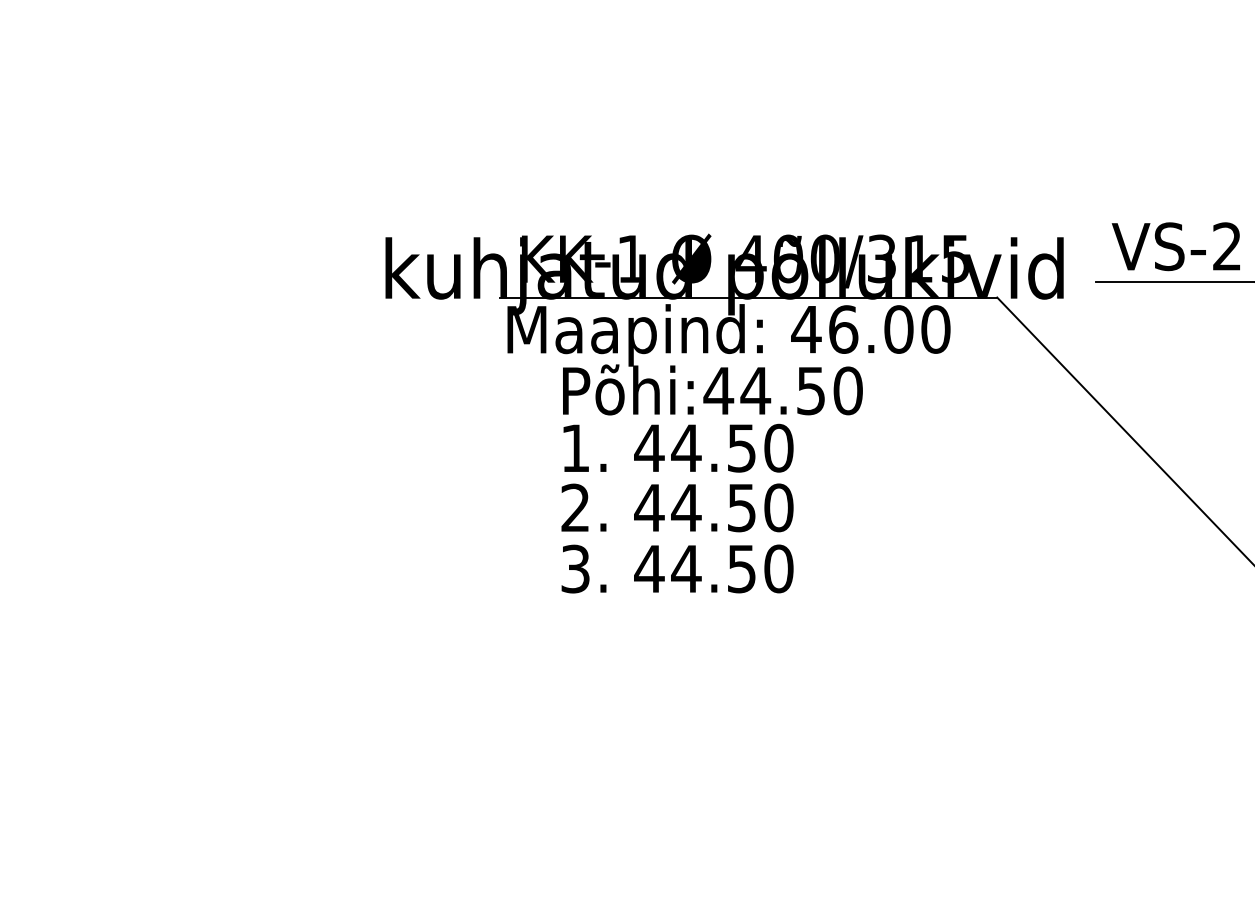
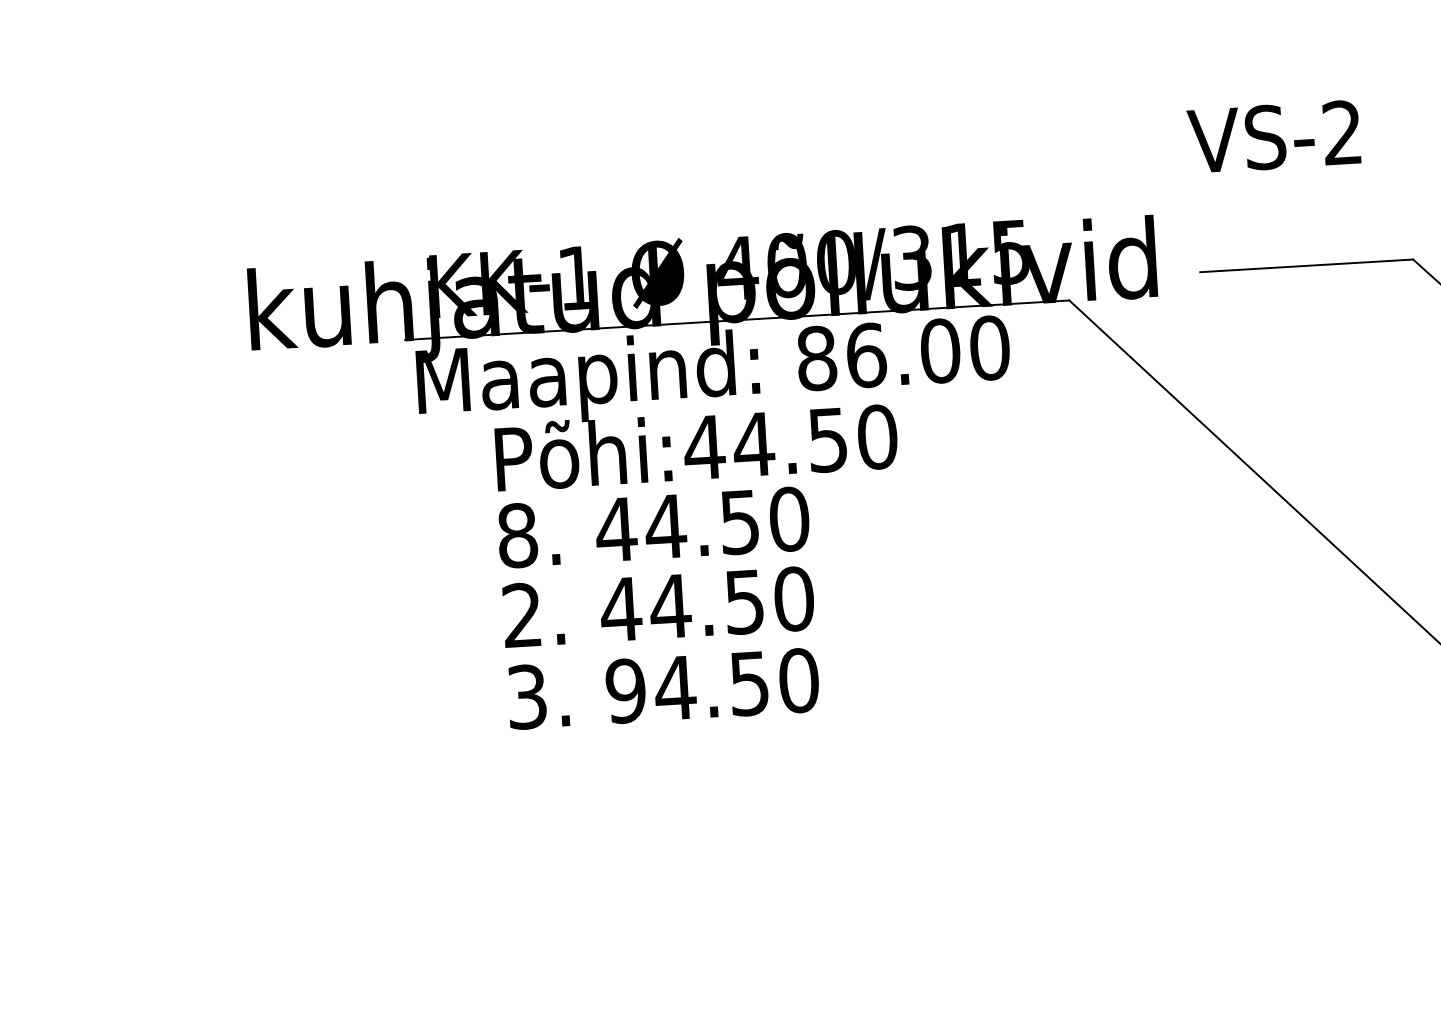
text: (1175, 246) -> (1273, 136), moved
text: (806, 329) -> (816, 358), 46.00 -> 86.00
text: (575, 448) -> (517, 535), 1. -> 8.
text: (649, 568) -> (625, 690), 44.50 -> 94.50

